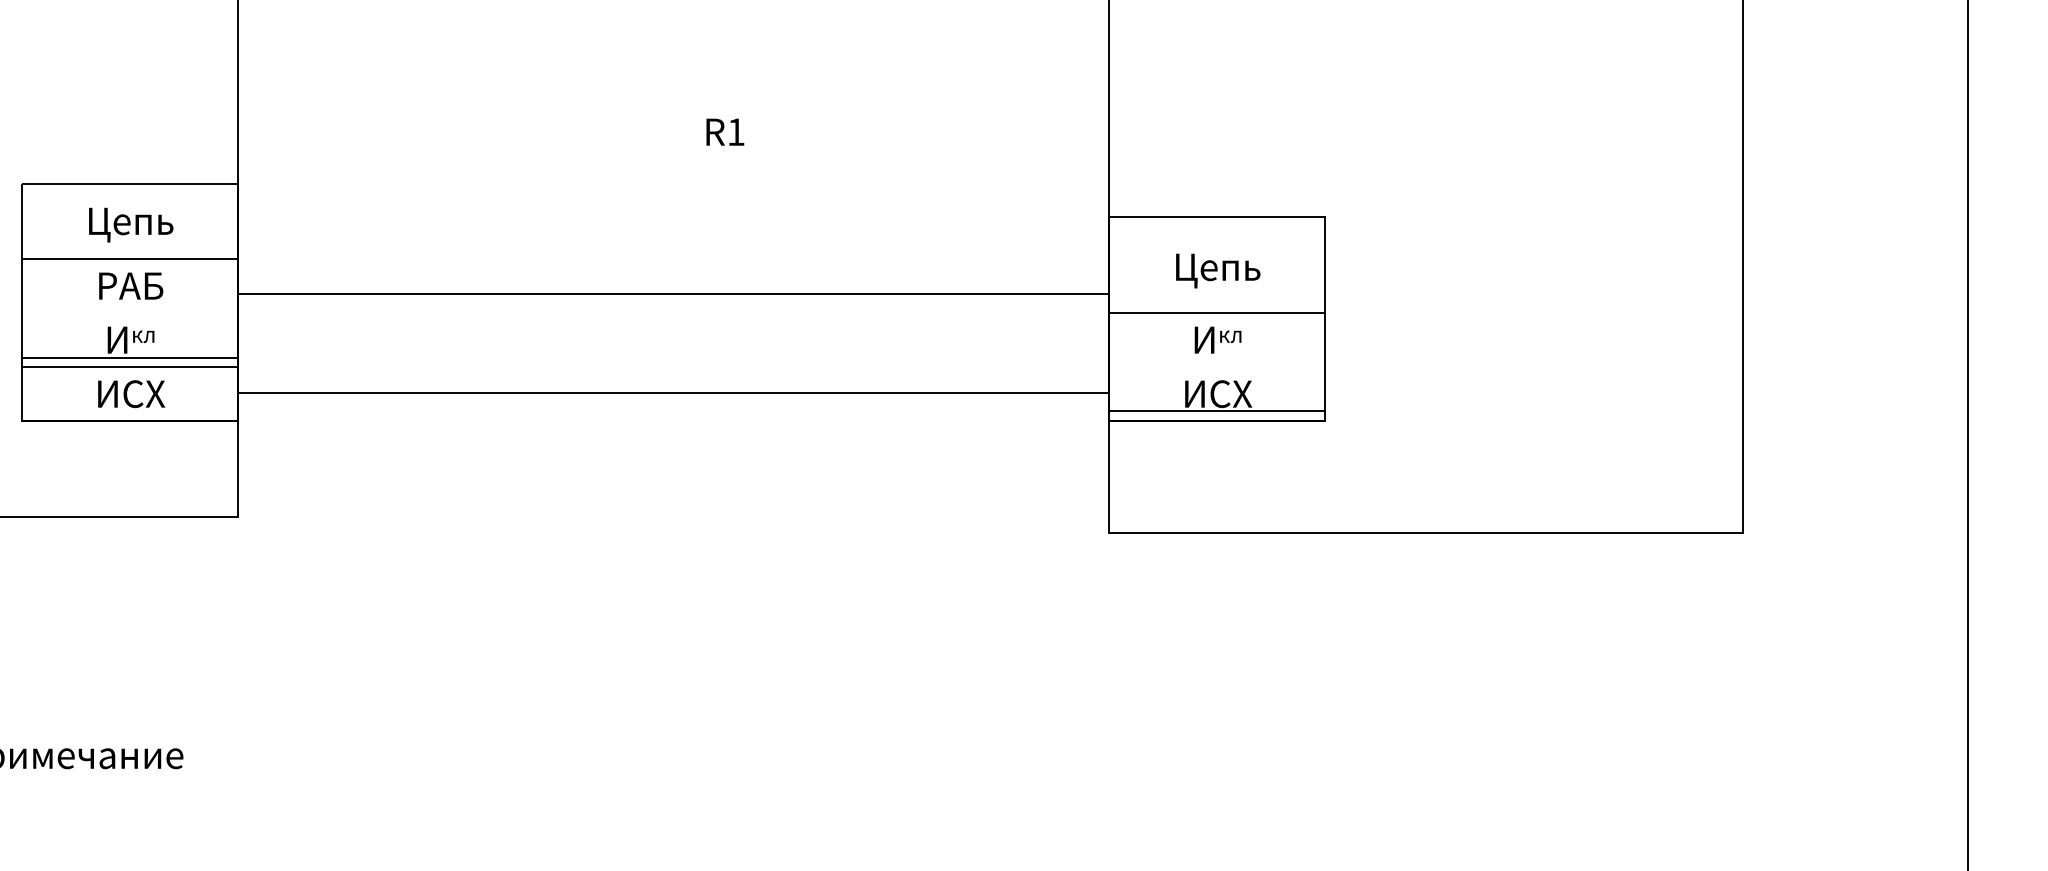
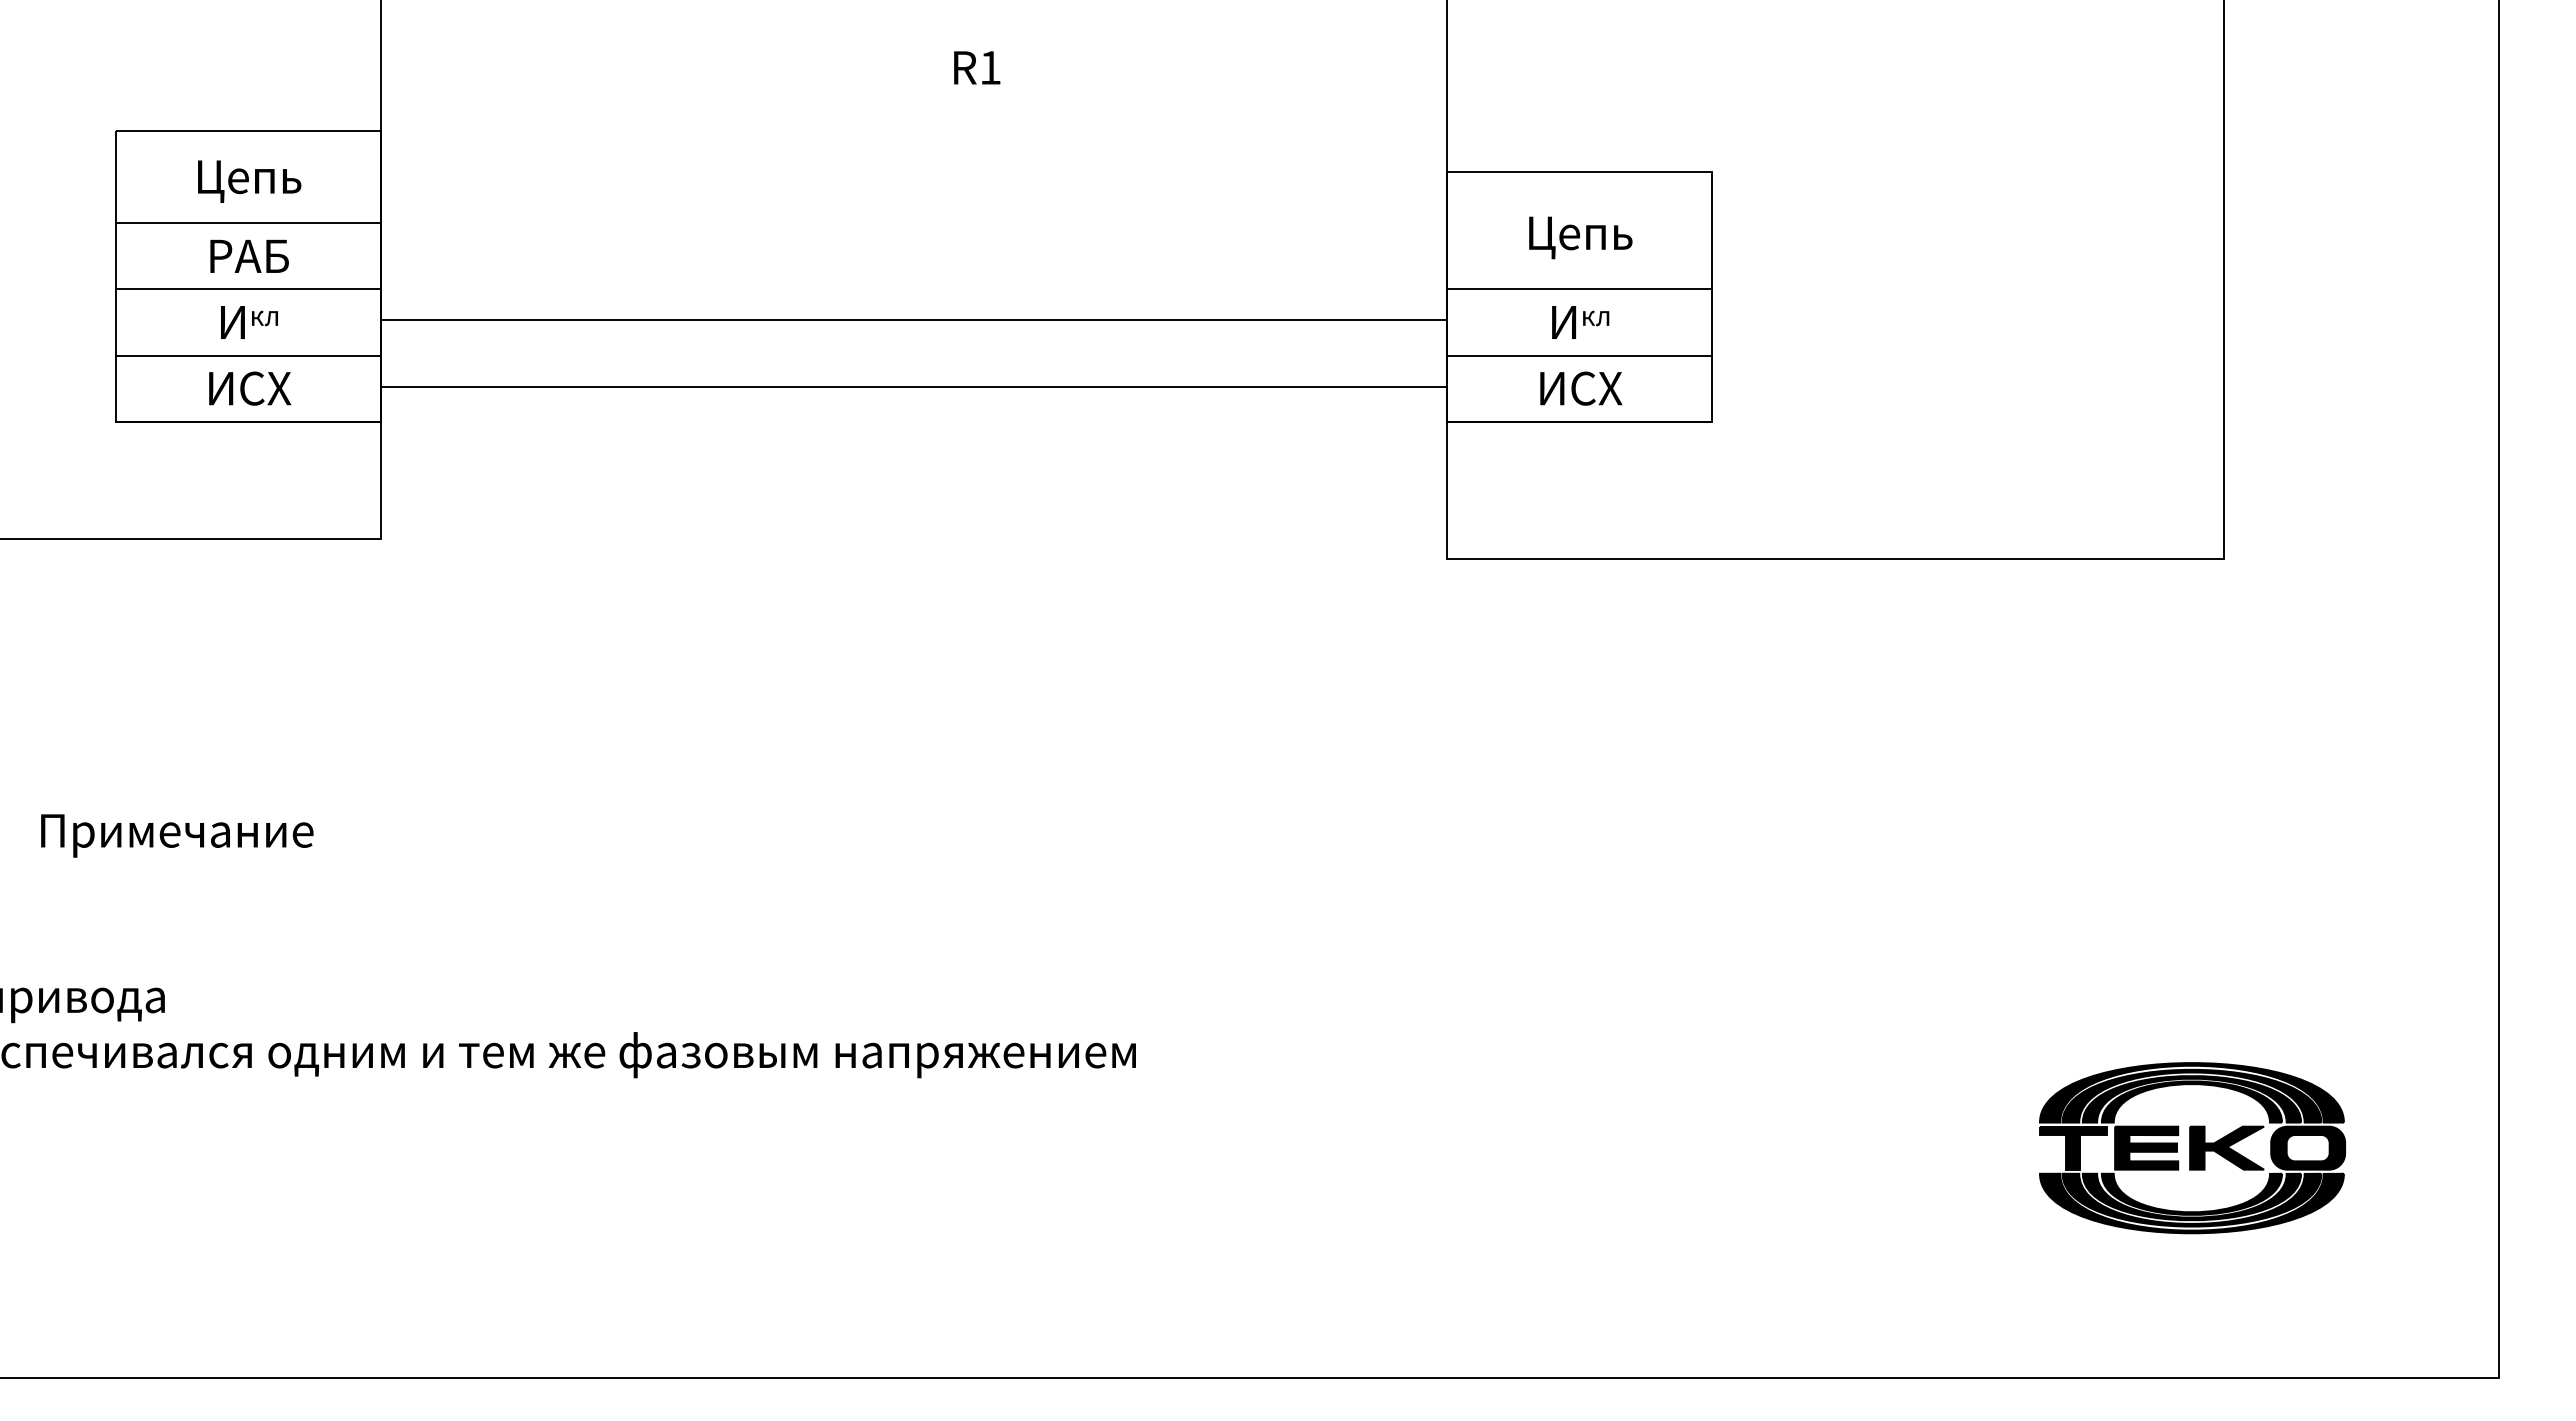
line: (673, 293) -> (913, 319), moved
line: (130, 358) -> (248, 289), moved
line: (1217, 411) -> (1579, 355), moved

